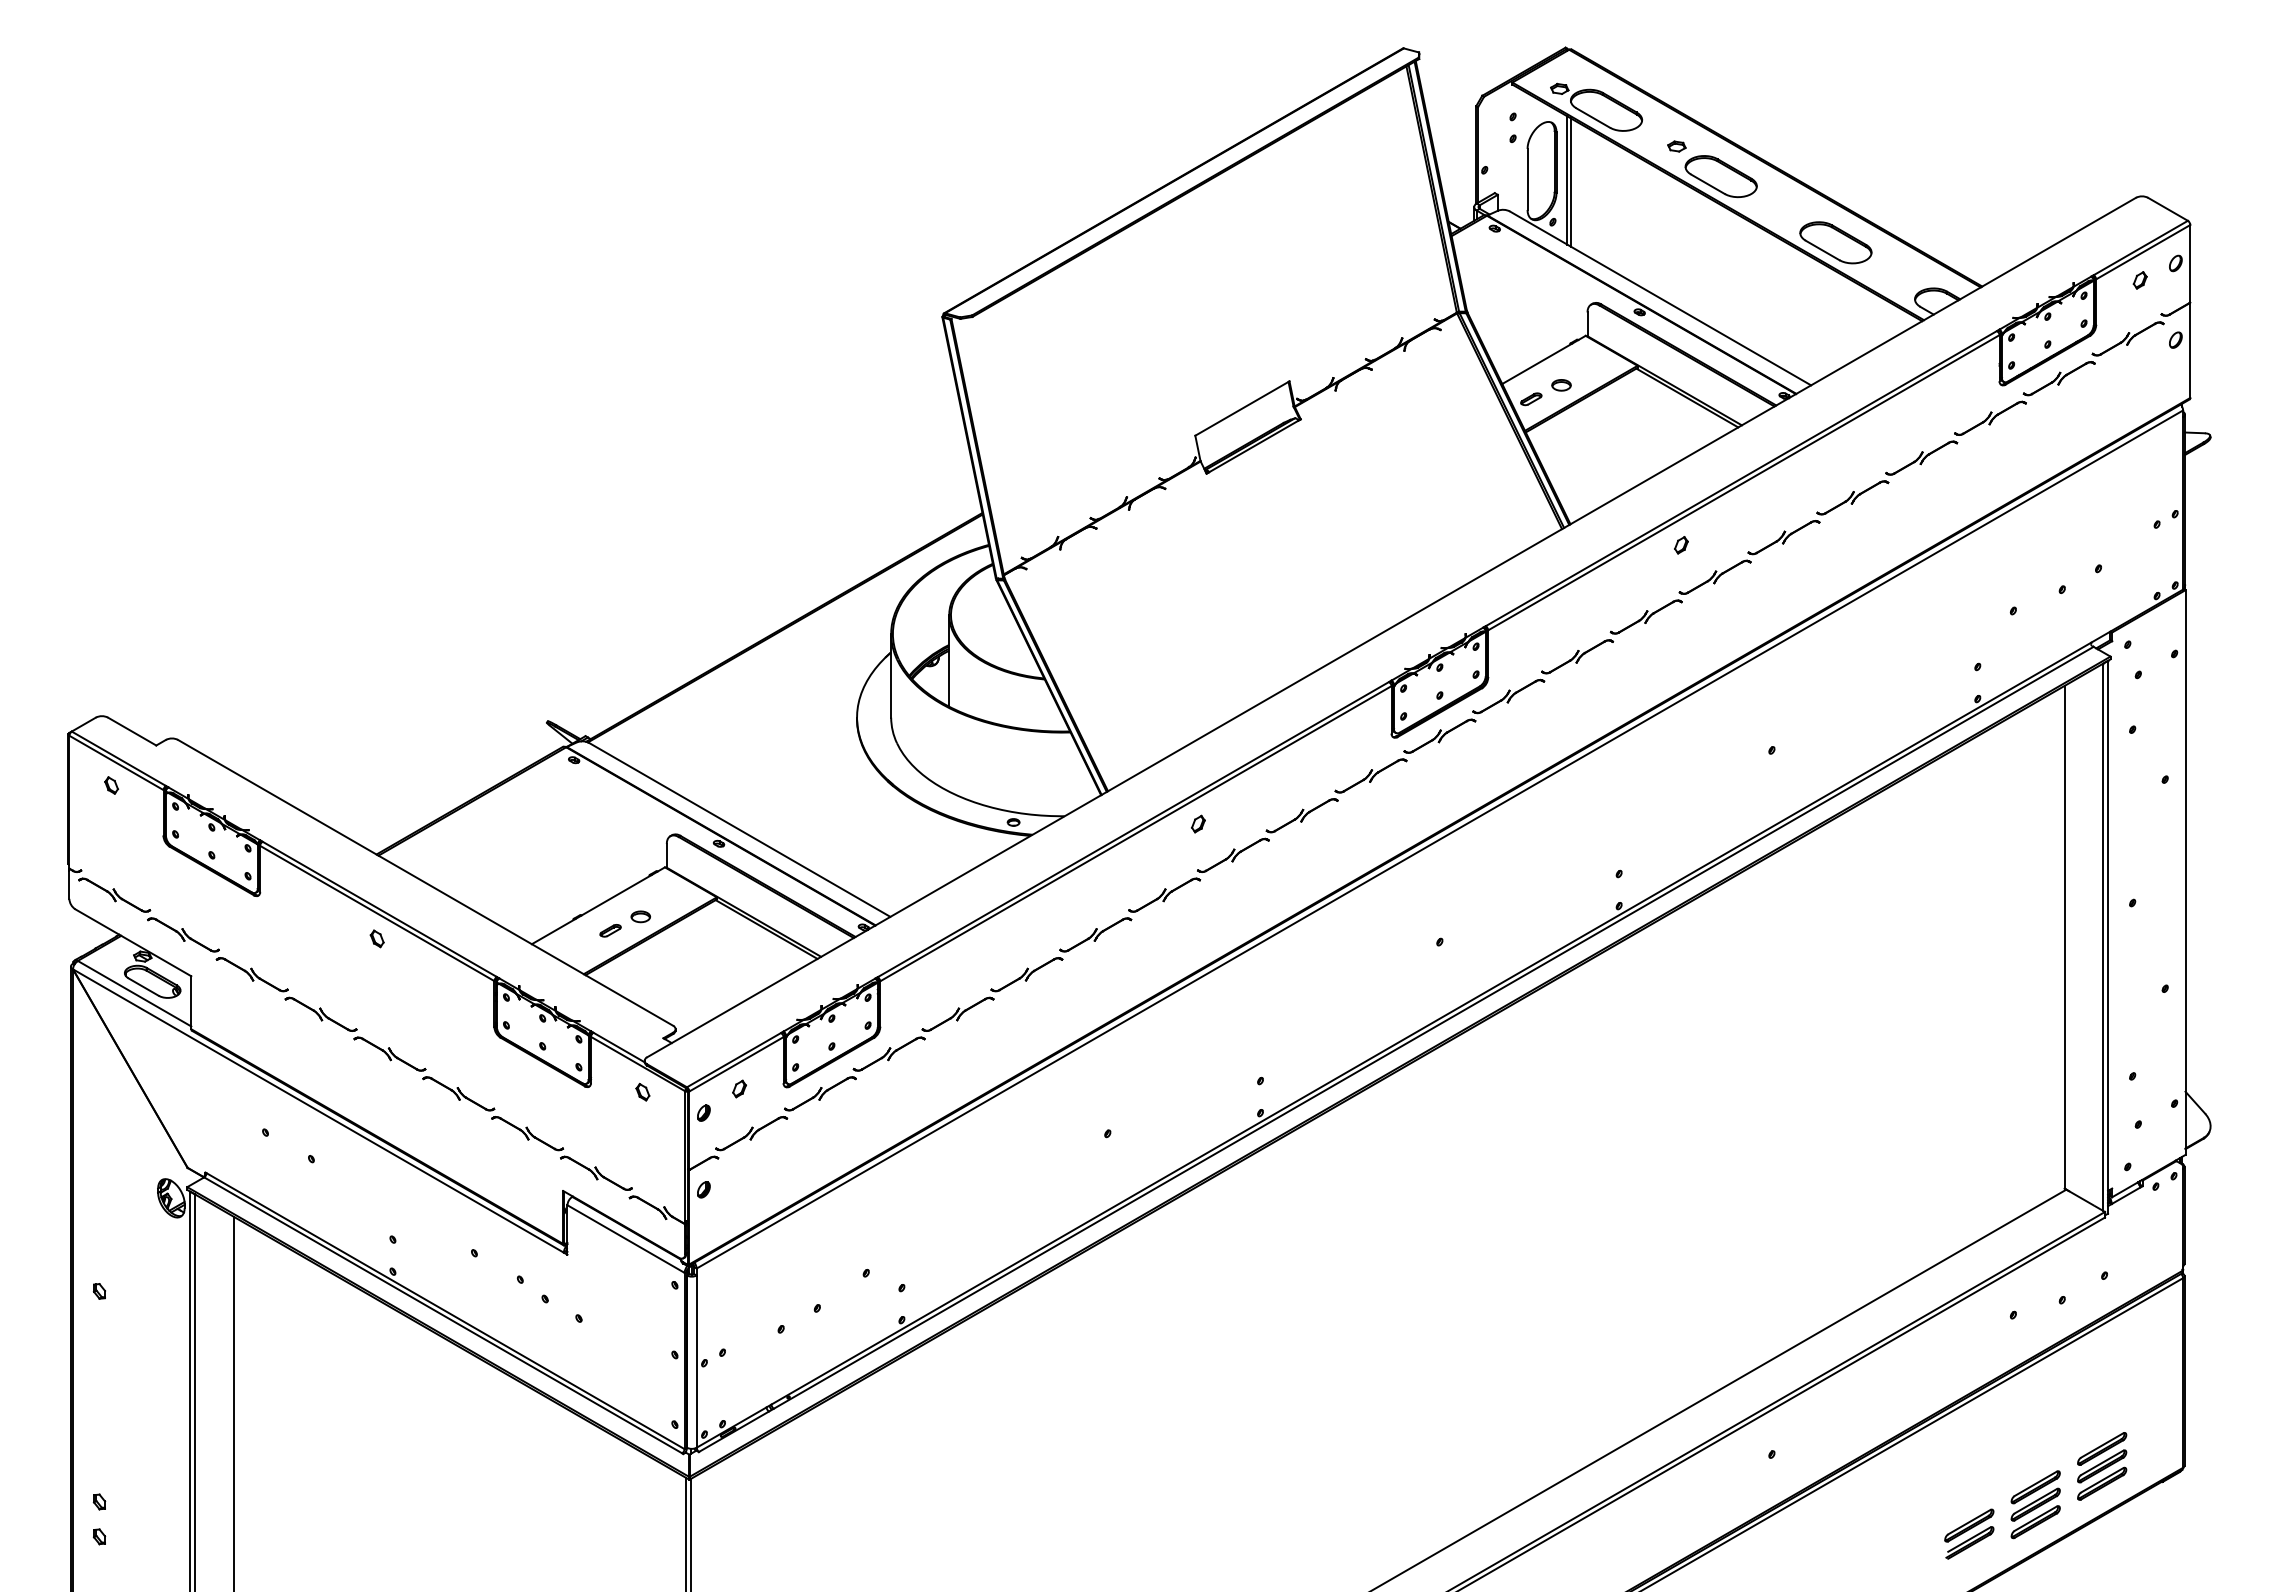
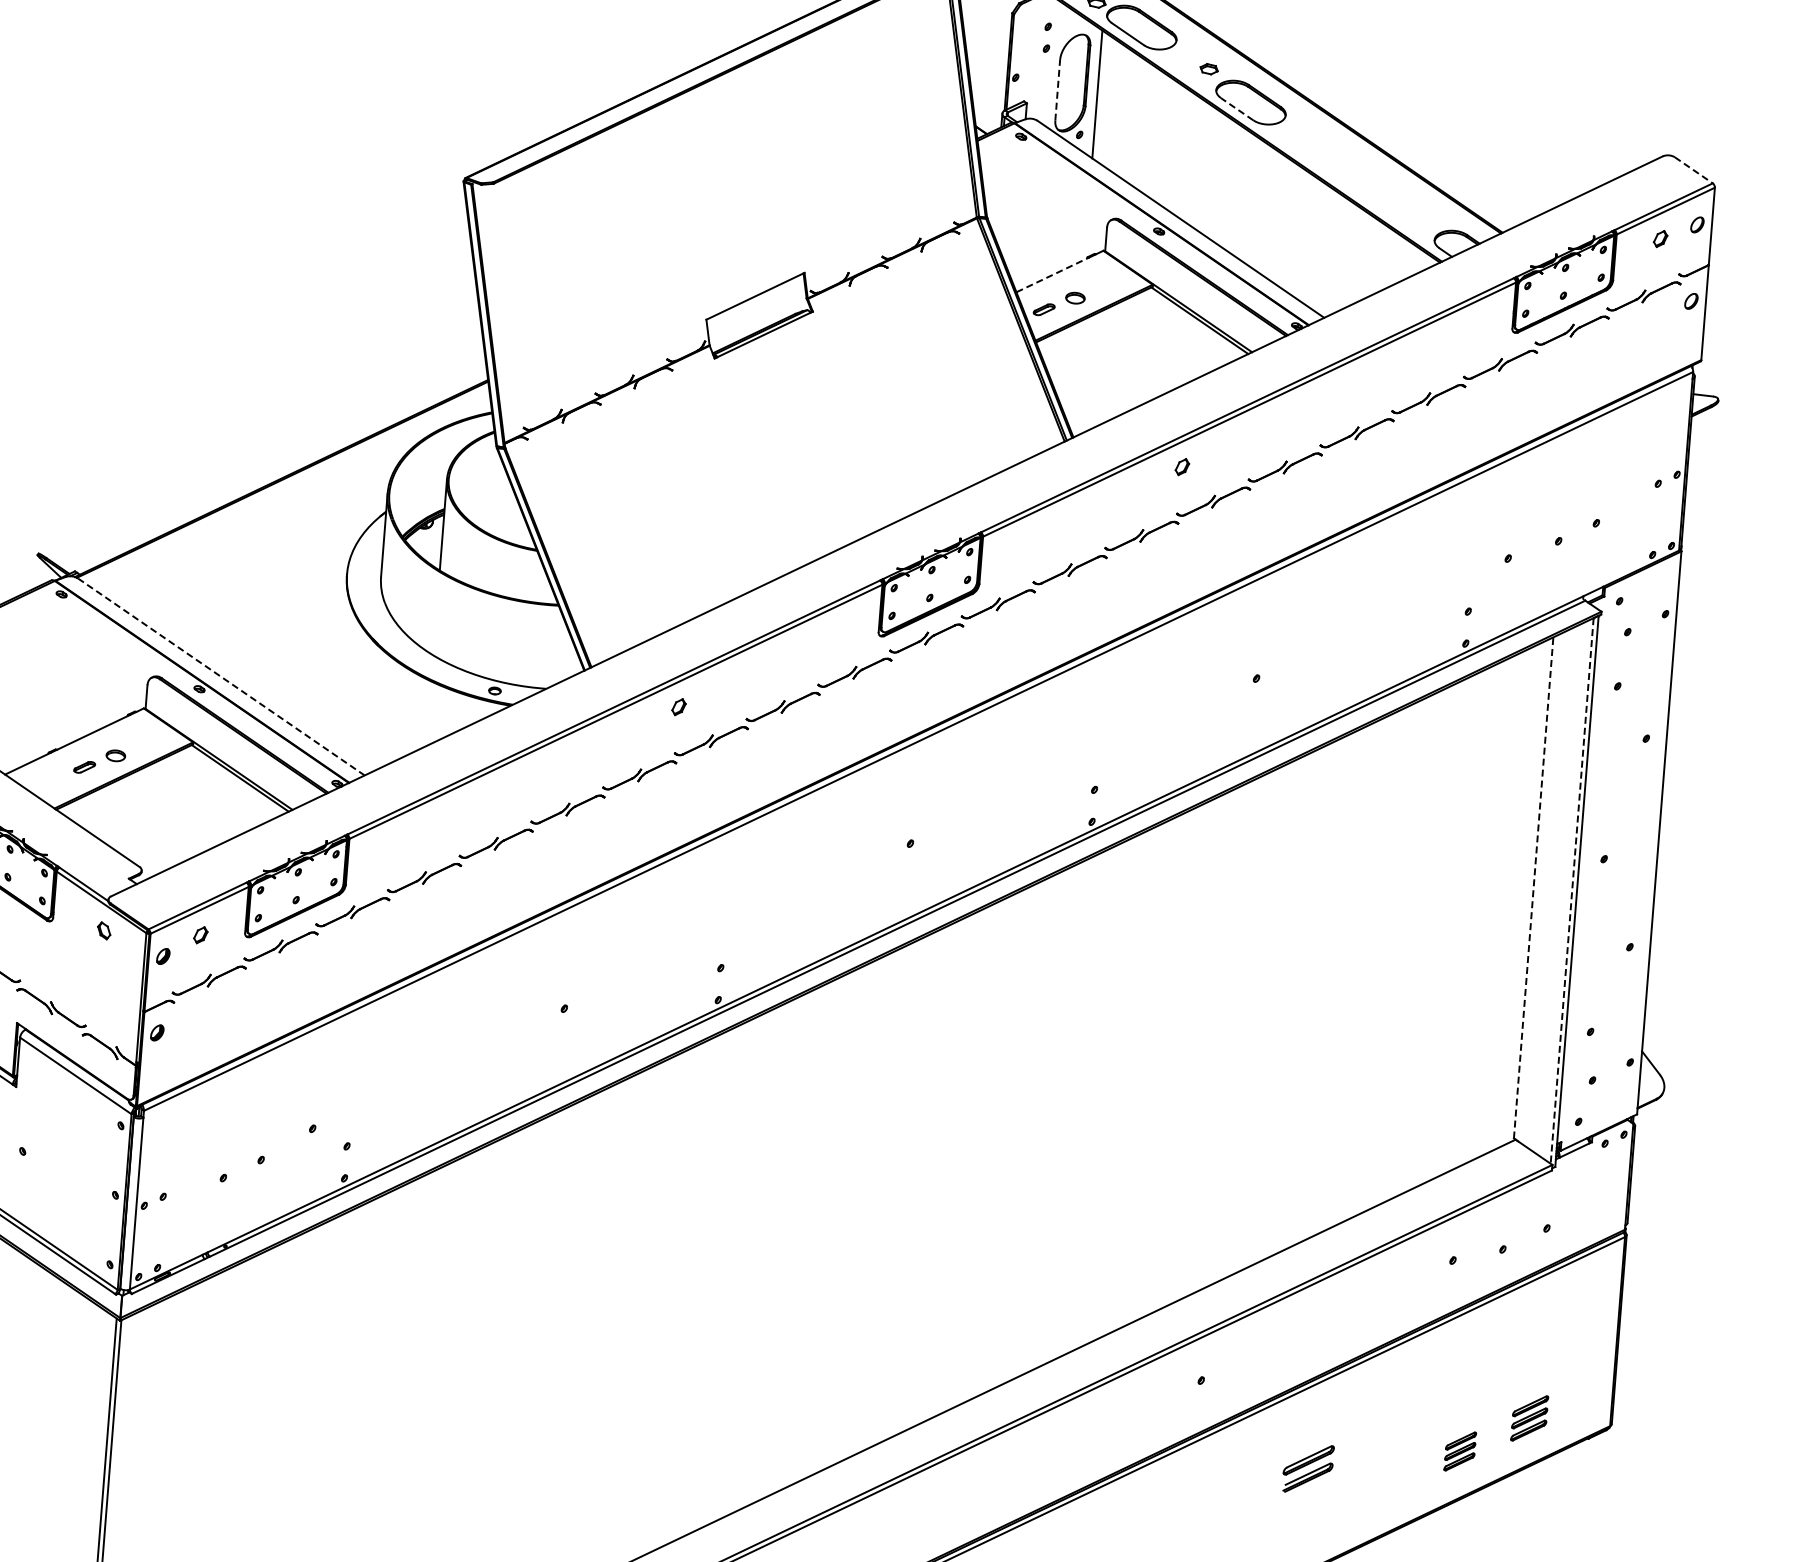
line: (1527, 178) -> (1057, 89), solid -> dashed
line: (1571, 182) -> (1101, 96), removed
line: (1707, 184) -> (1236, 109), solid -> dashed
line: (2168, 209) -> (1694, 170), solid -> dashed
part: (1835, 242) -> (1359, 177), removed
line: (1537, 363) -> (1053, 274), solid -> dashed
line: (739, 829) -> (221, 676), solid -> dashed
line: (2064, 936) -> (1533, 887), solid -> dashed
line: (2103, 937) -> (1572, 891), solid -> dashed
part: (2102, 1466) -> (1529, 1418), size x0.7
part: (2035, 1504) -> (1460, 1451), size x0.6
part: (1969, 1533) -> (1308, 1468), moved

